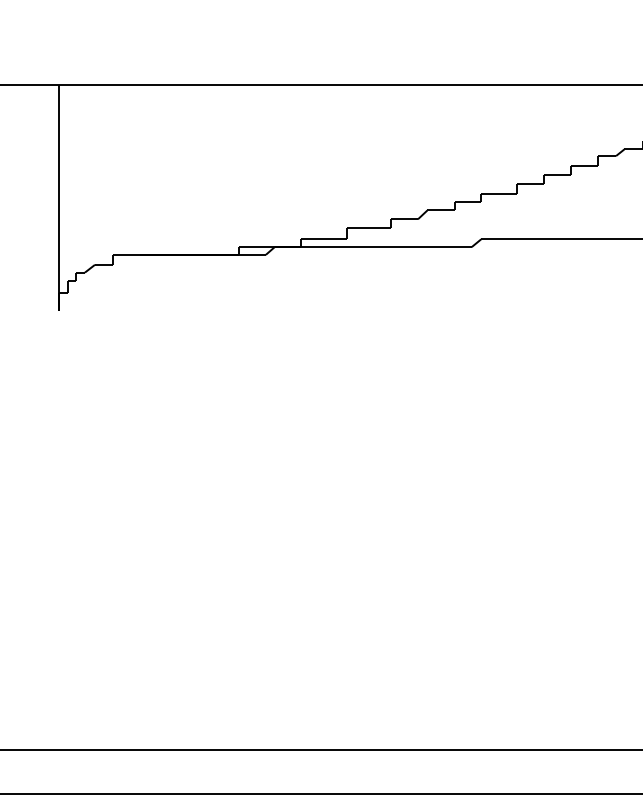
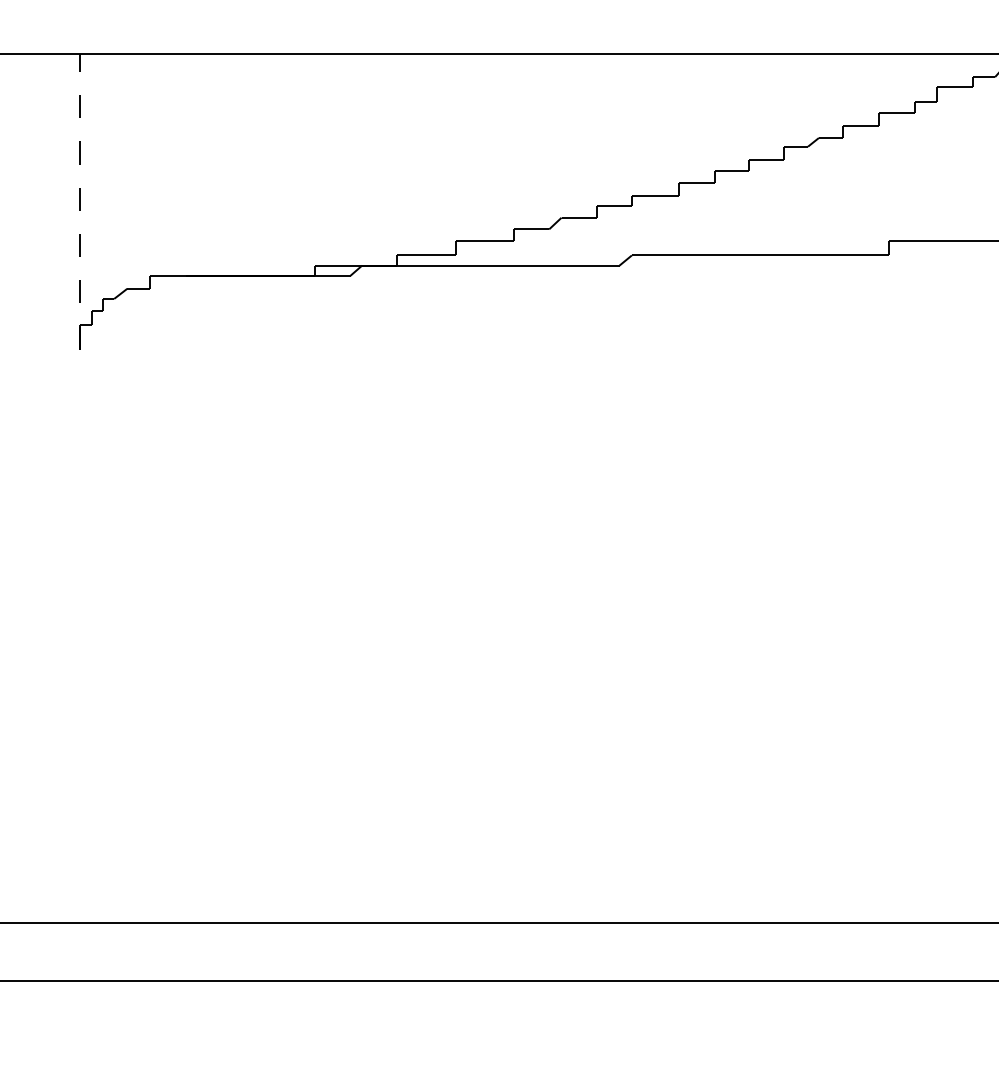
line: (59, 198) -> (80, 201), solid -> dashed

